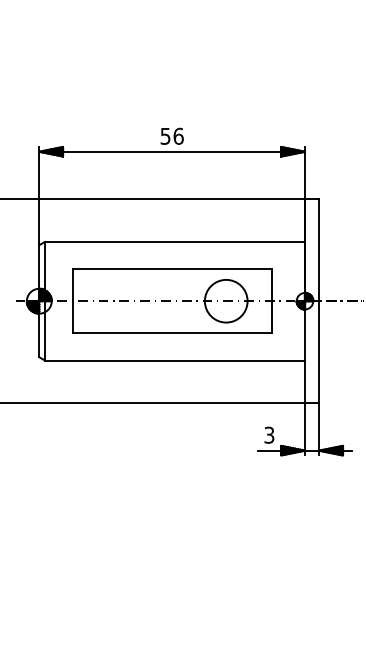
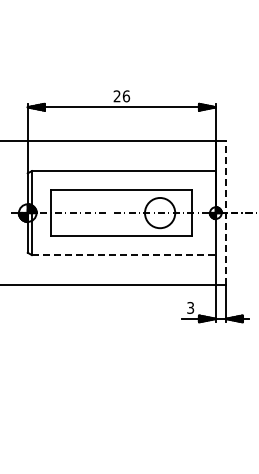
text: (164, 136) -> (116, 96), 56 -> 26
line: (318, 300) -> (225, 212), solid -> dashed
line: (175, 361) -> (124, 255), solid -> dashed

